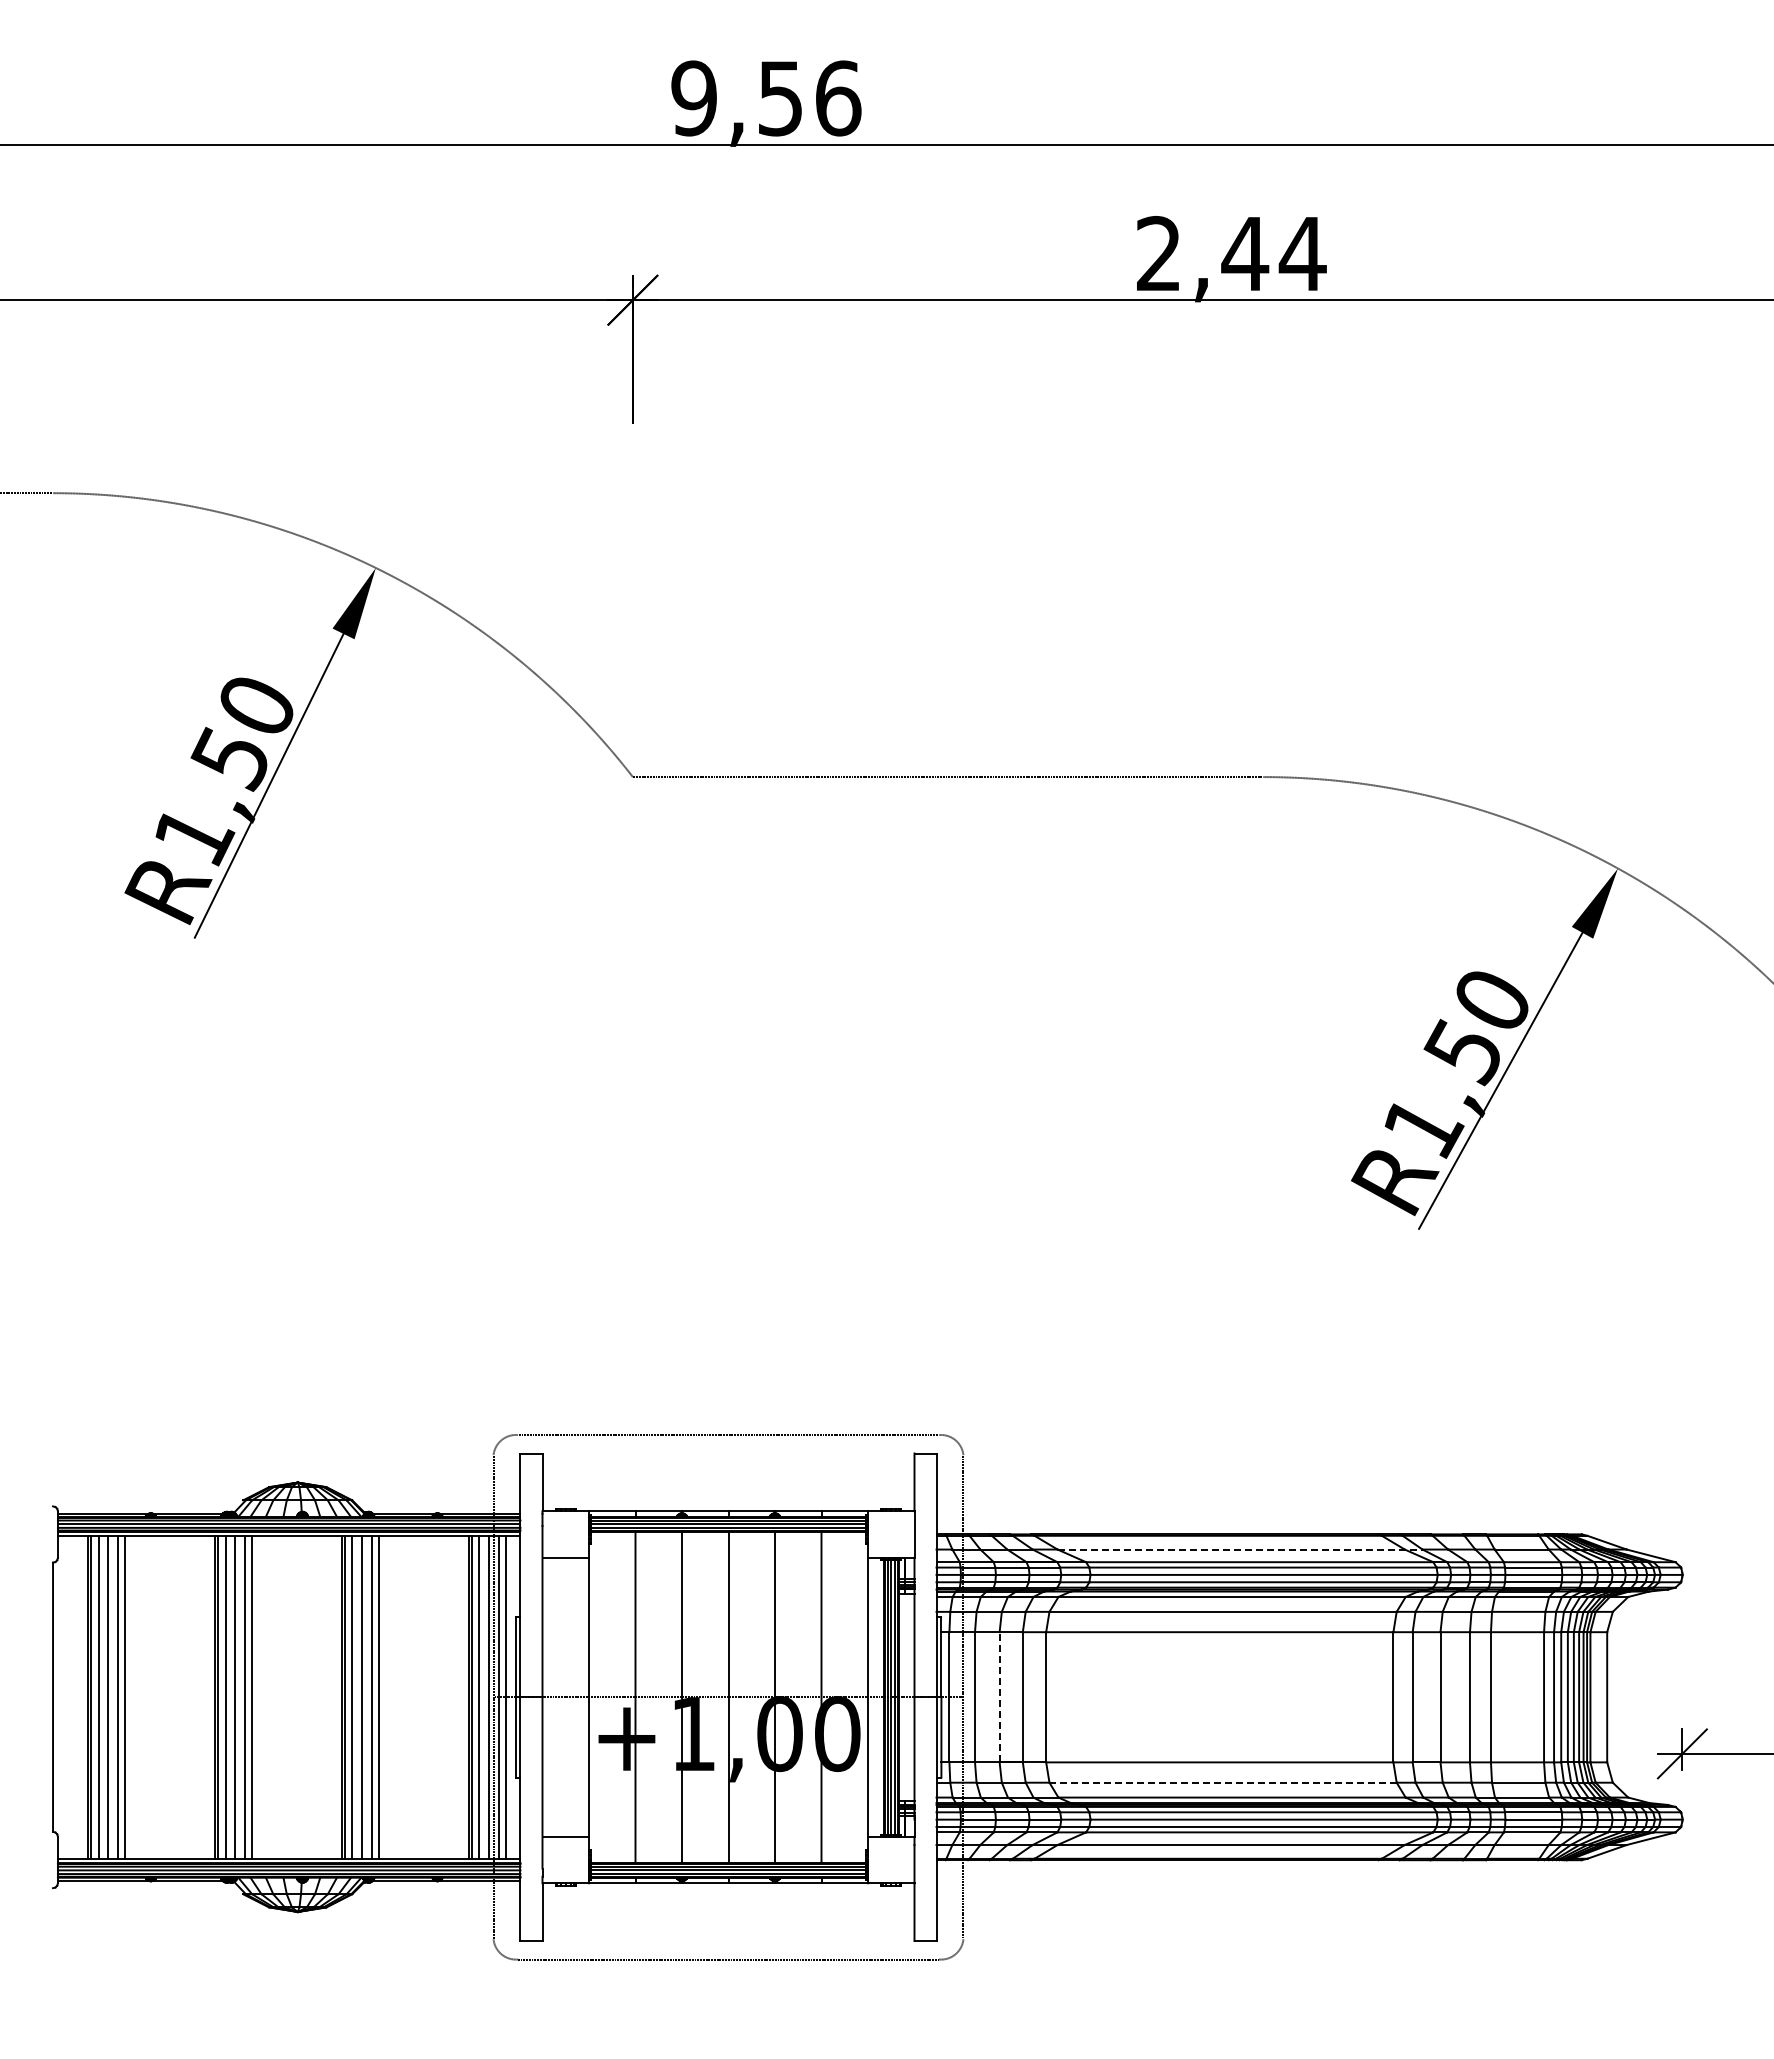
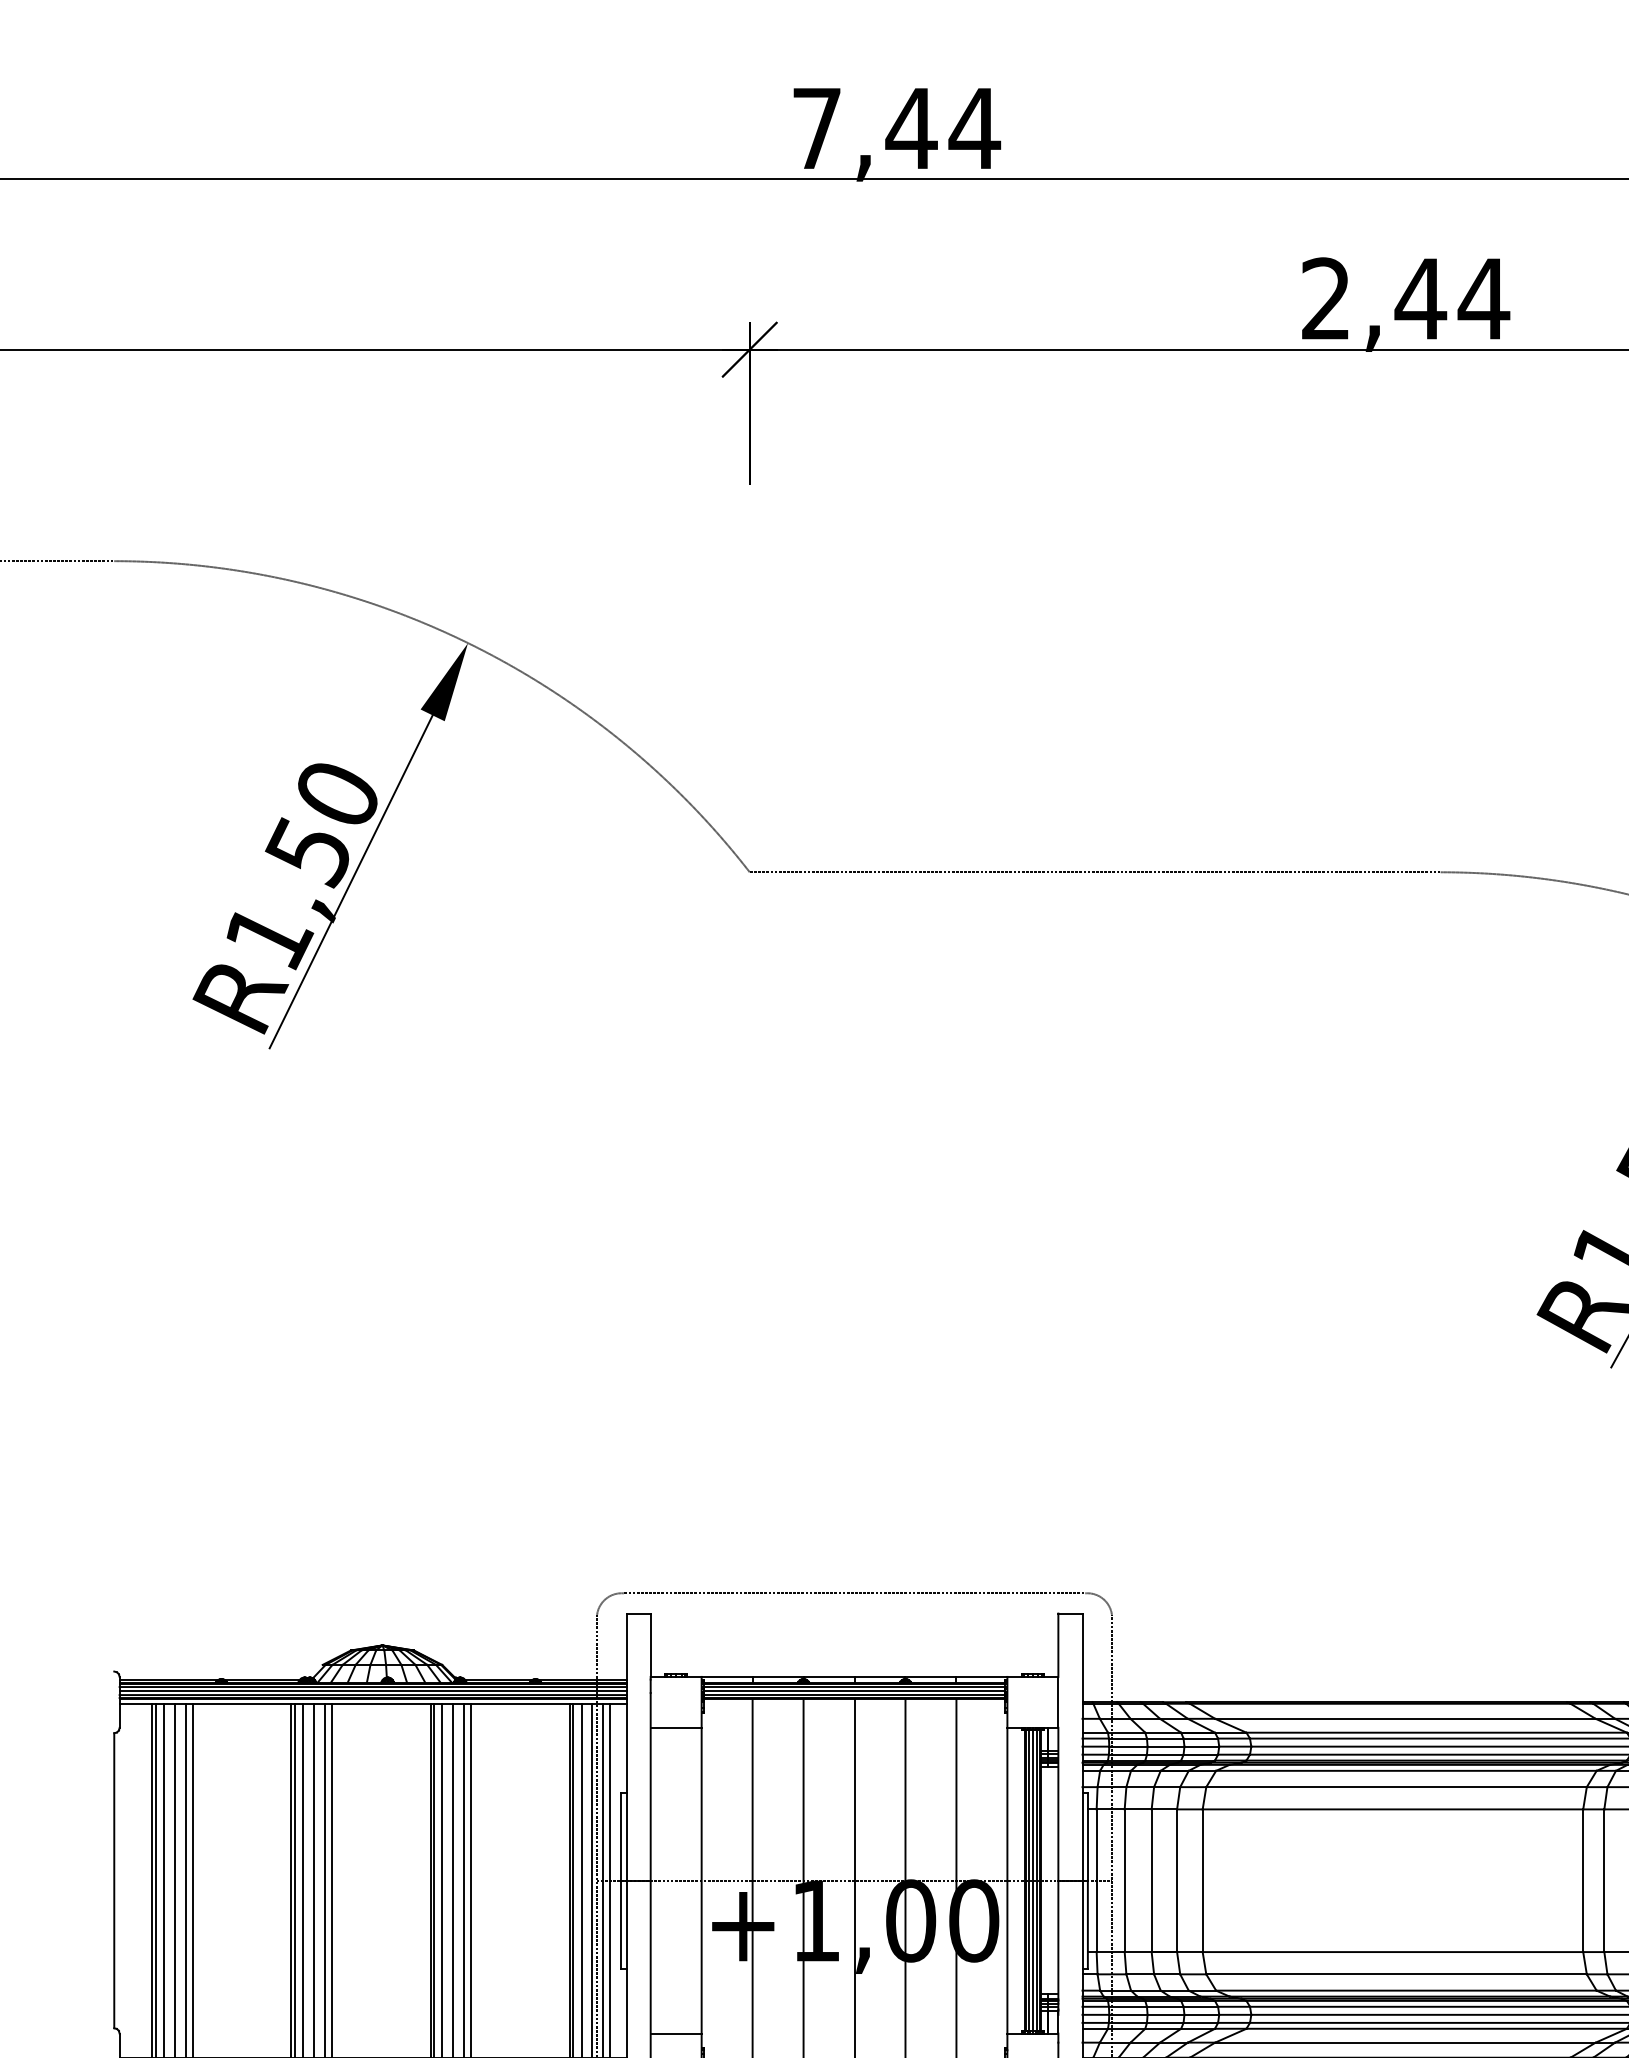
text: (766, 98) -> (896, 128), 9,56 -> 7,44
line: (1240, 1549) -> (1415, 1718), dashed -> solid
line: (999, 1696) -> (1151, 1879), dashed -> solid
line: (1223, 1782) -> (1397, 1974), dashed -> solid

